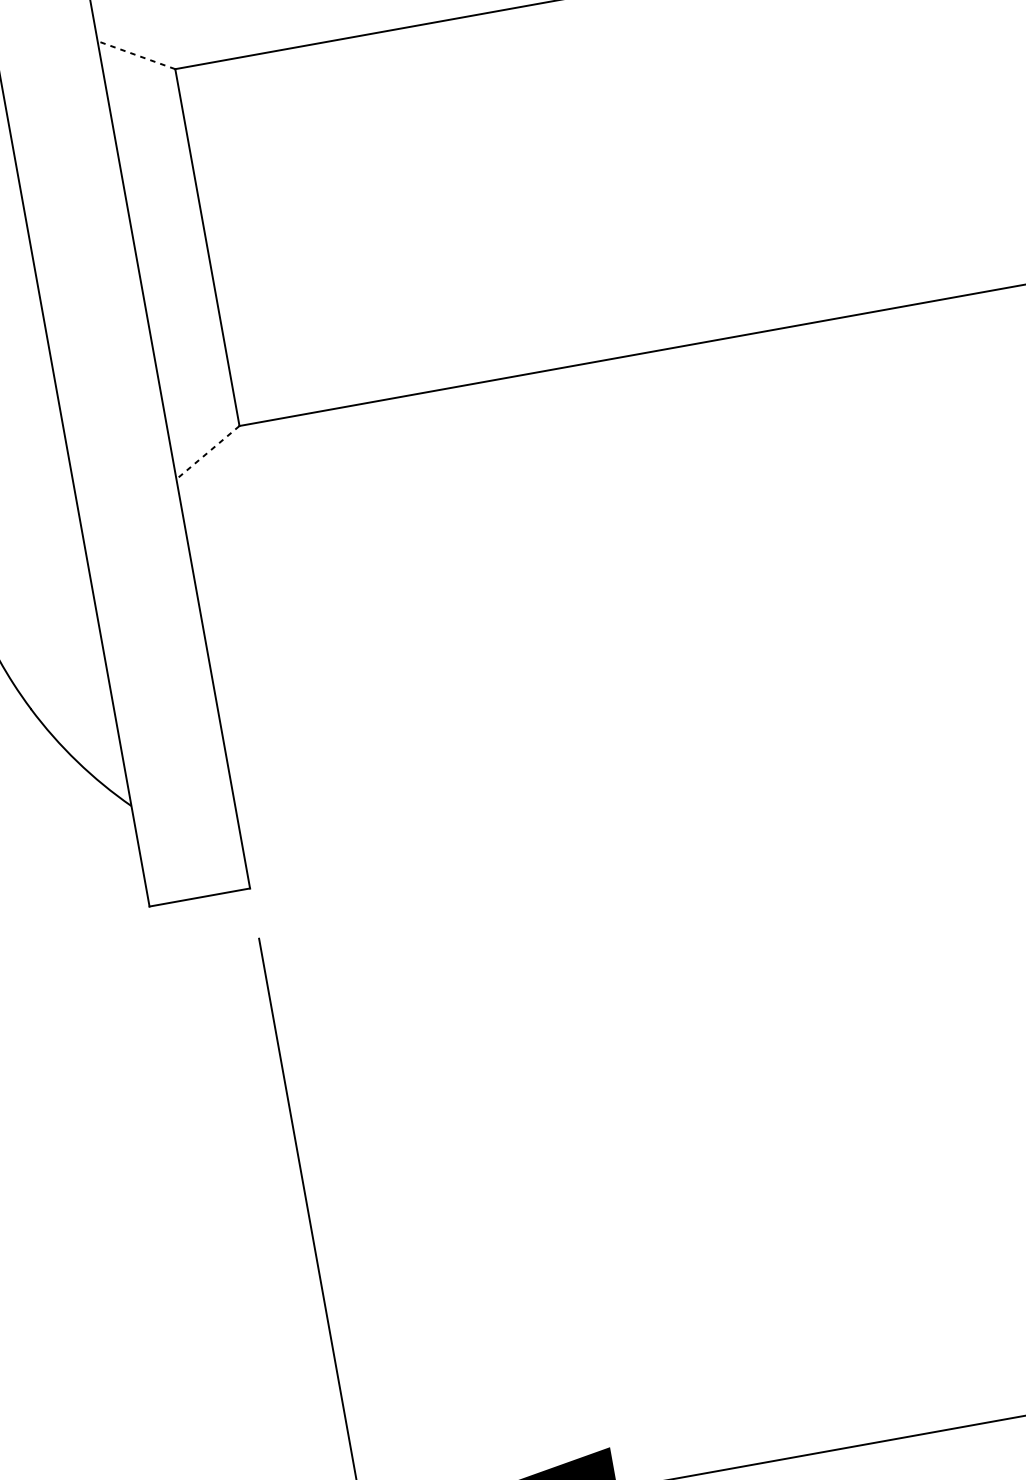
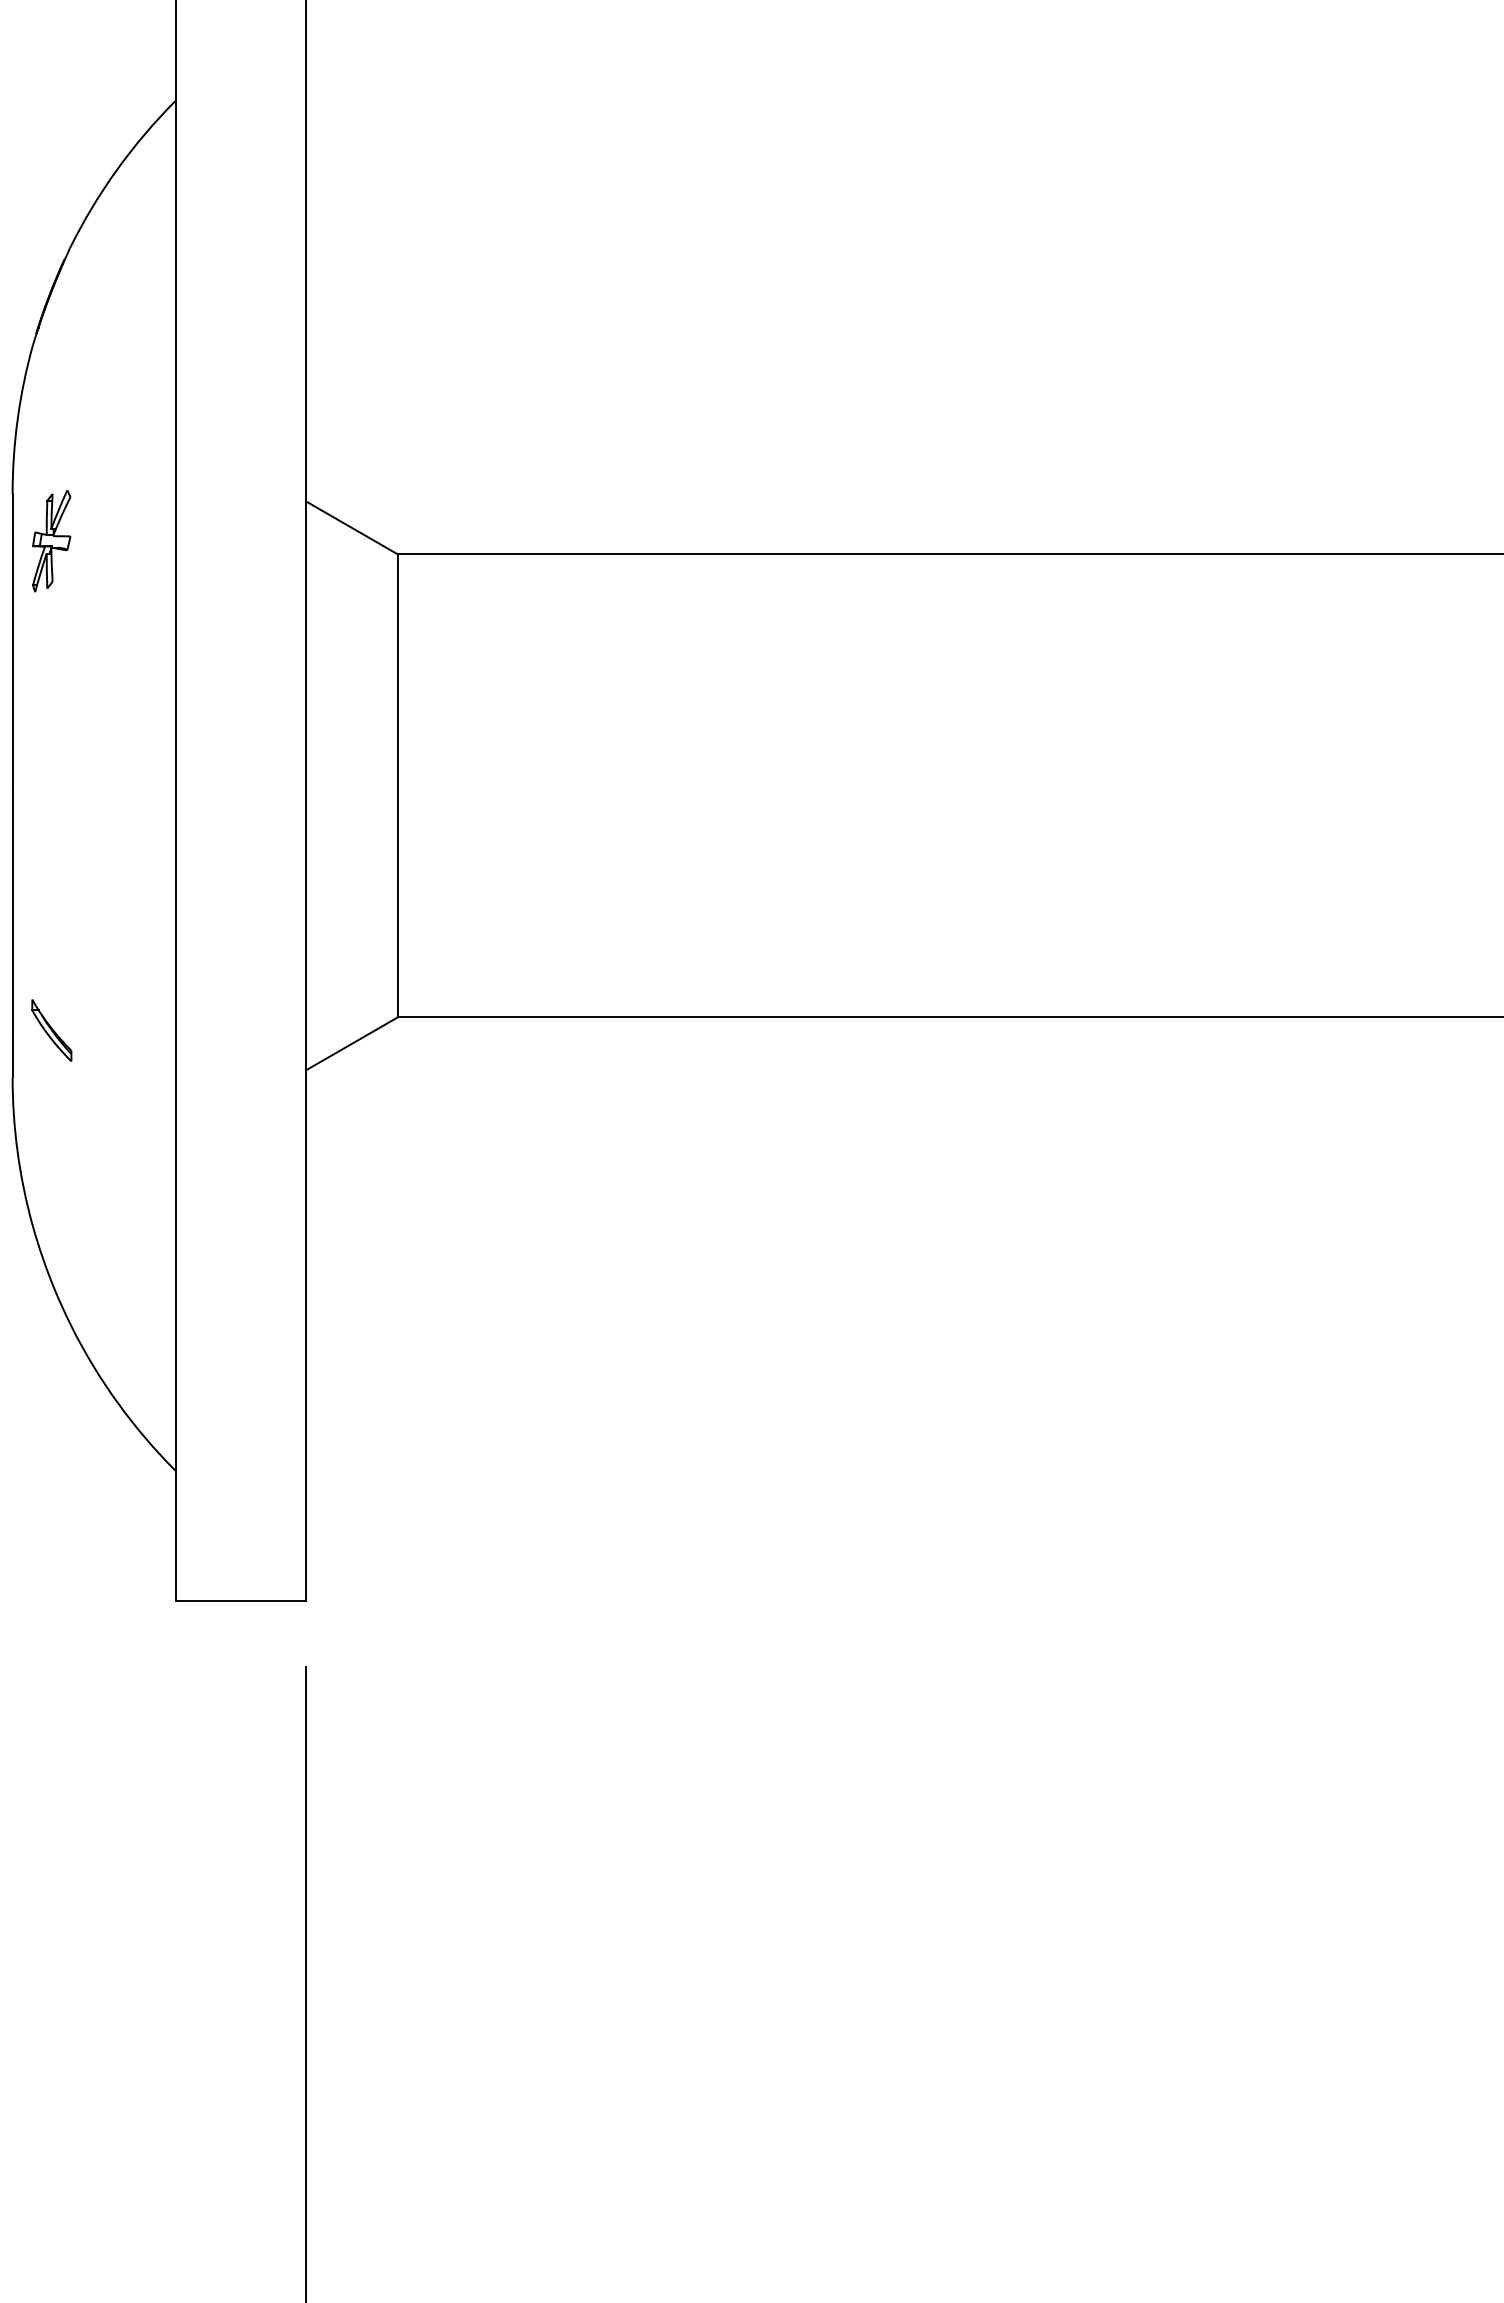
line: (136, 54) -> (351, 527), dashed -> solid
line: (207, 452) -> (351, 1043), dashed -> solid

